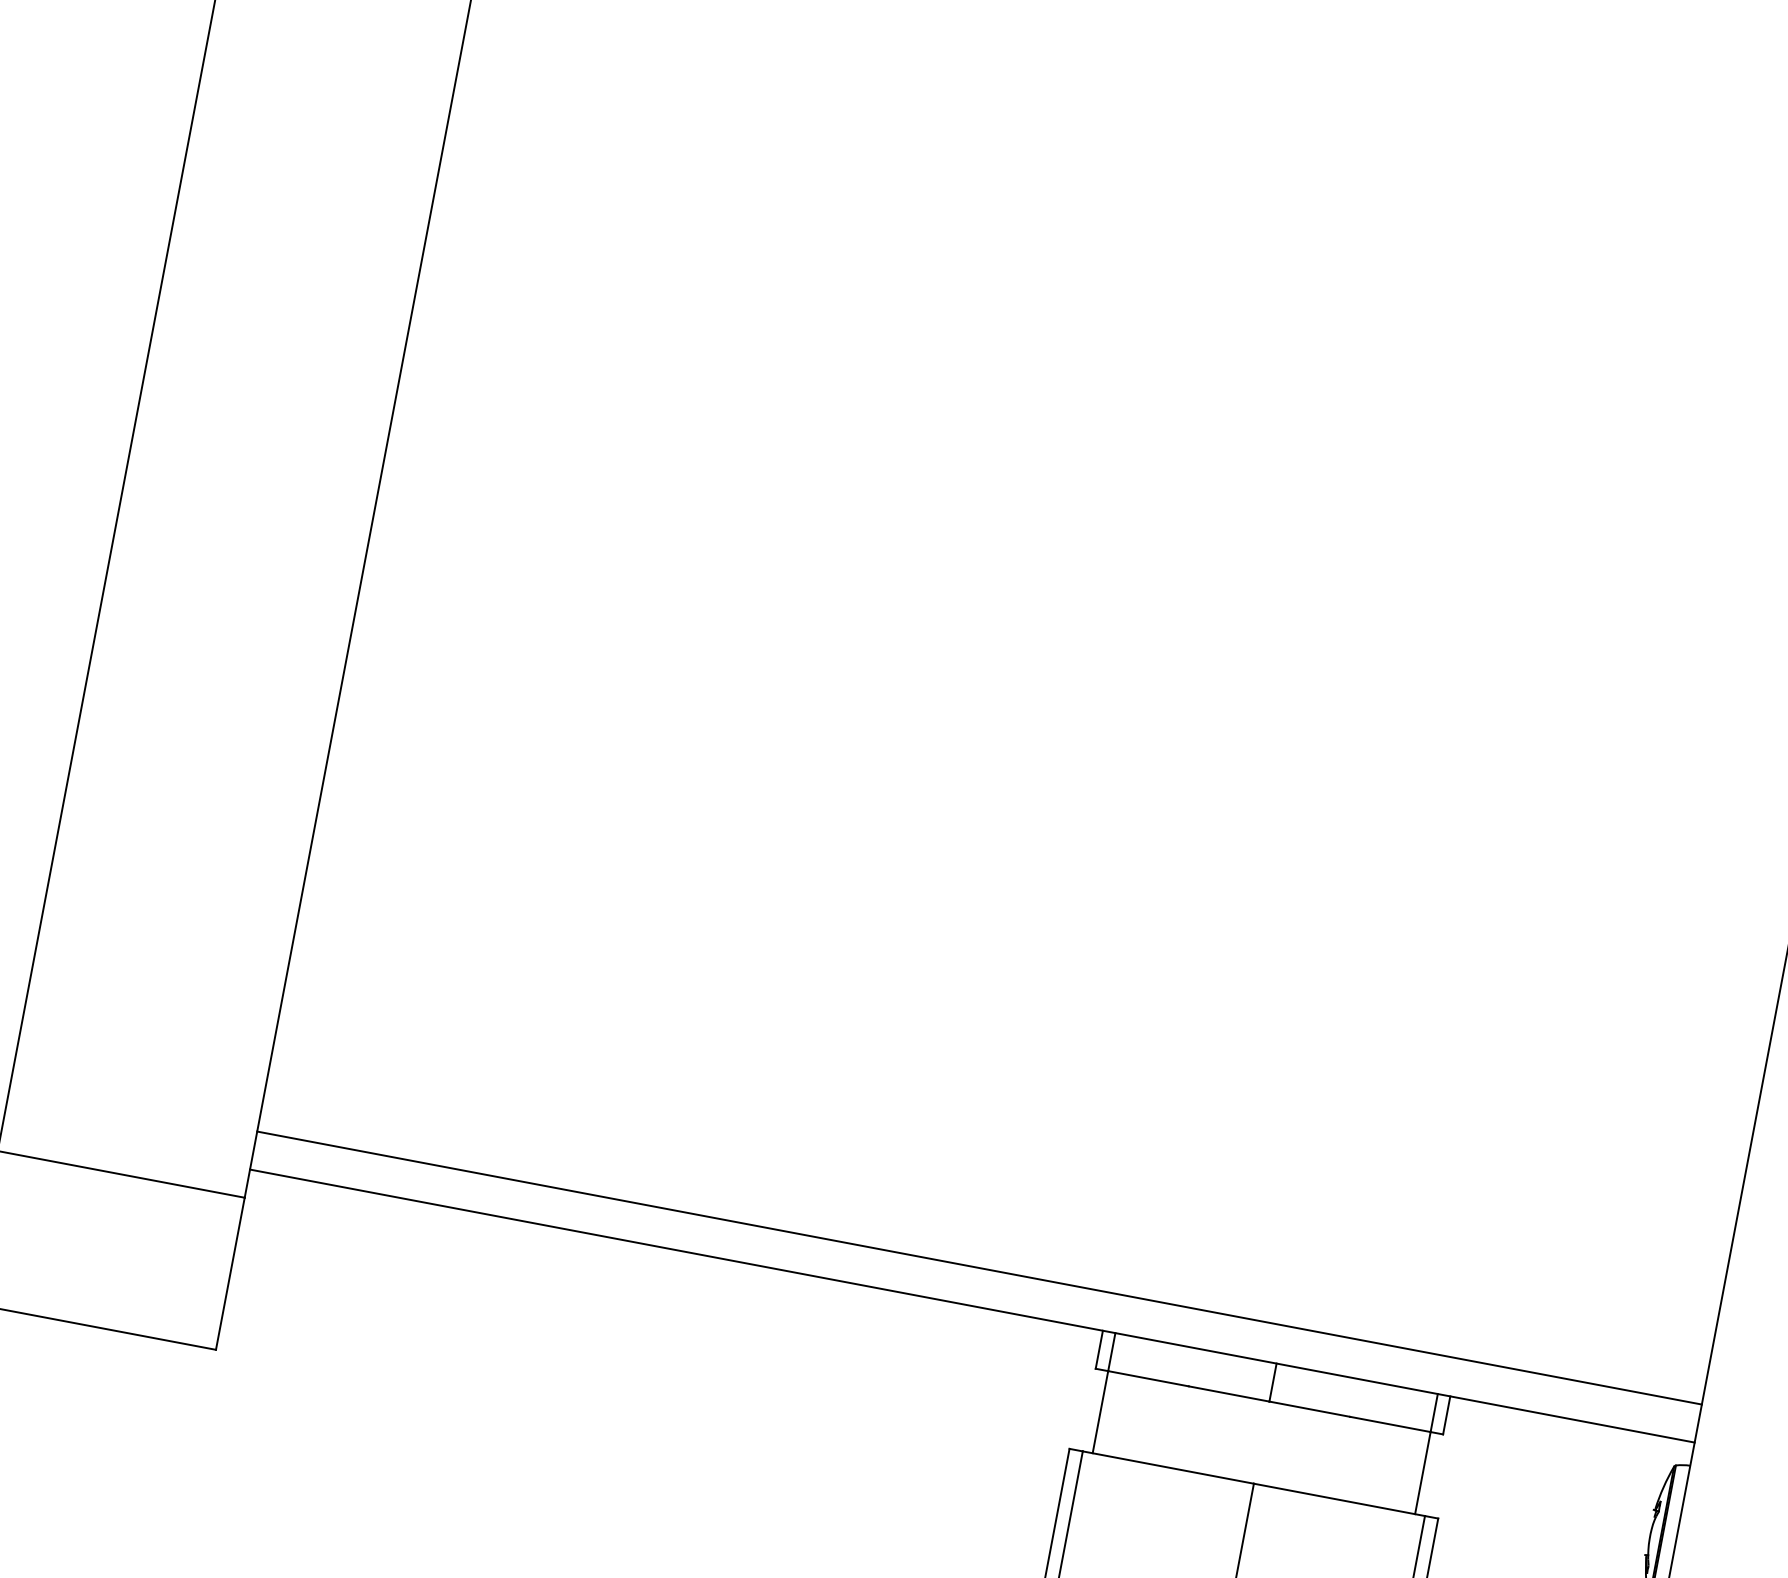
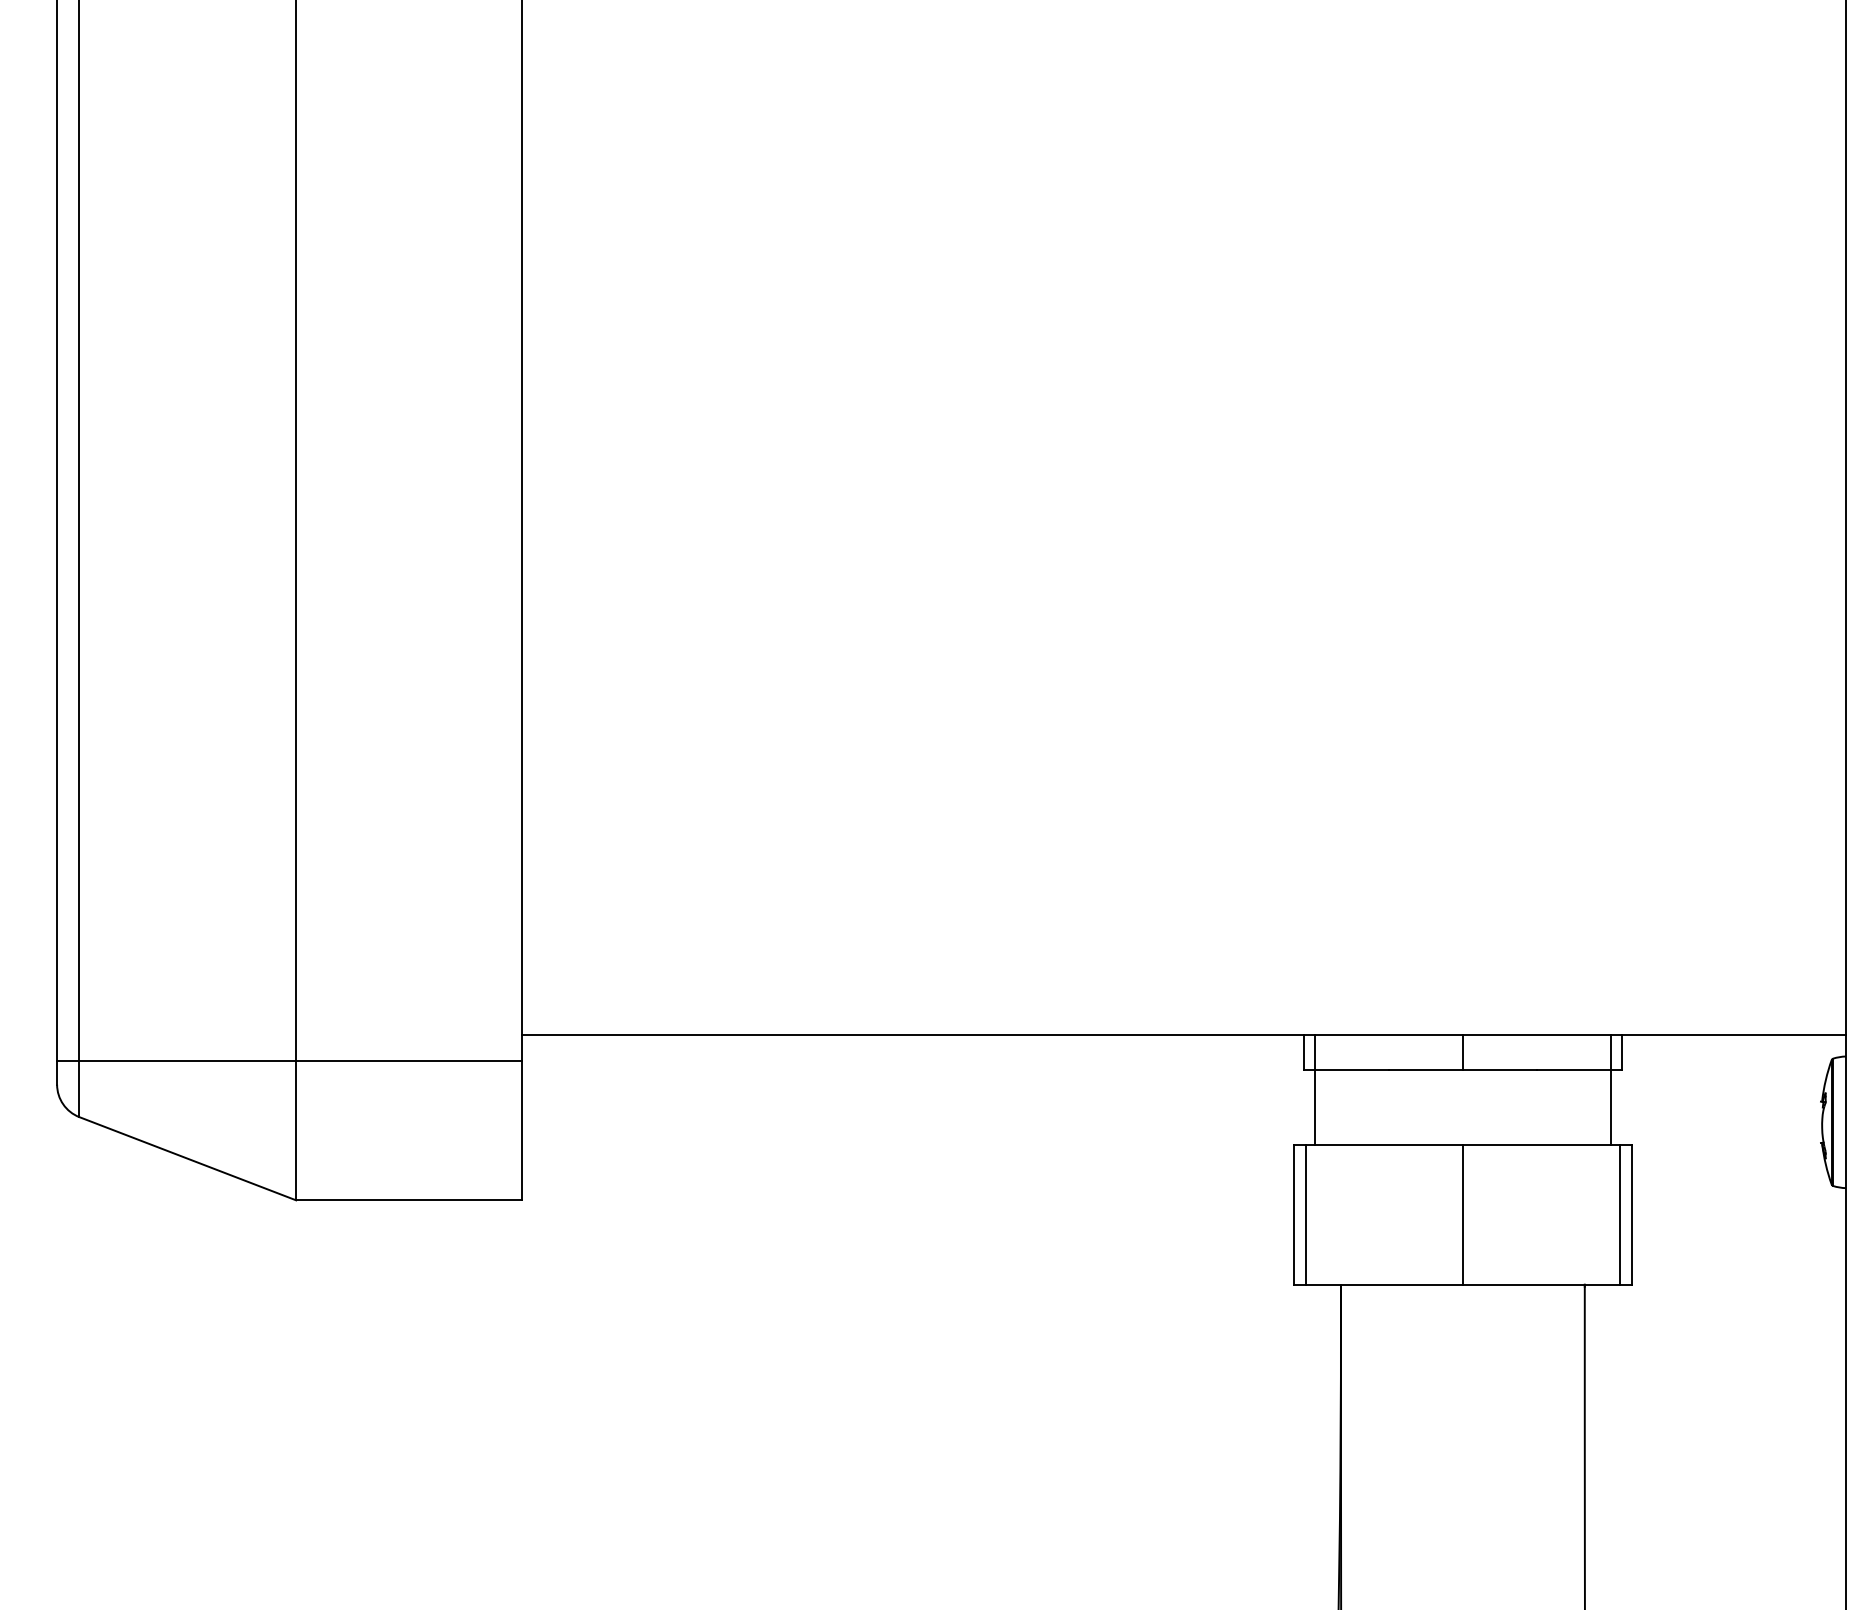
line: (978, 1268) -> (1183, 1000), removed

